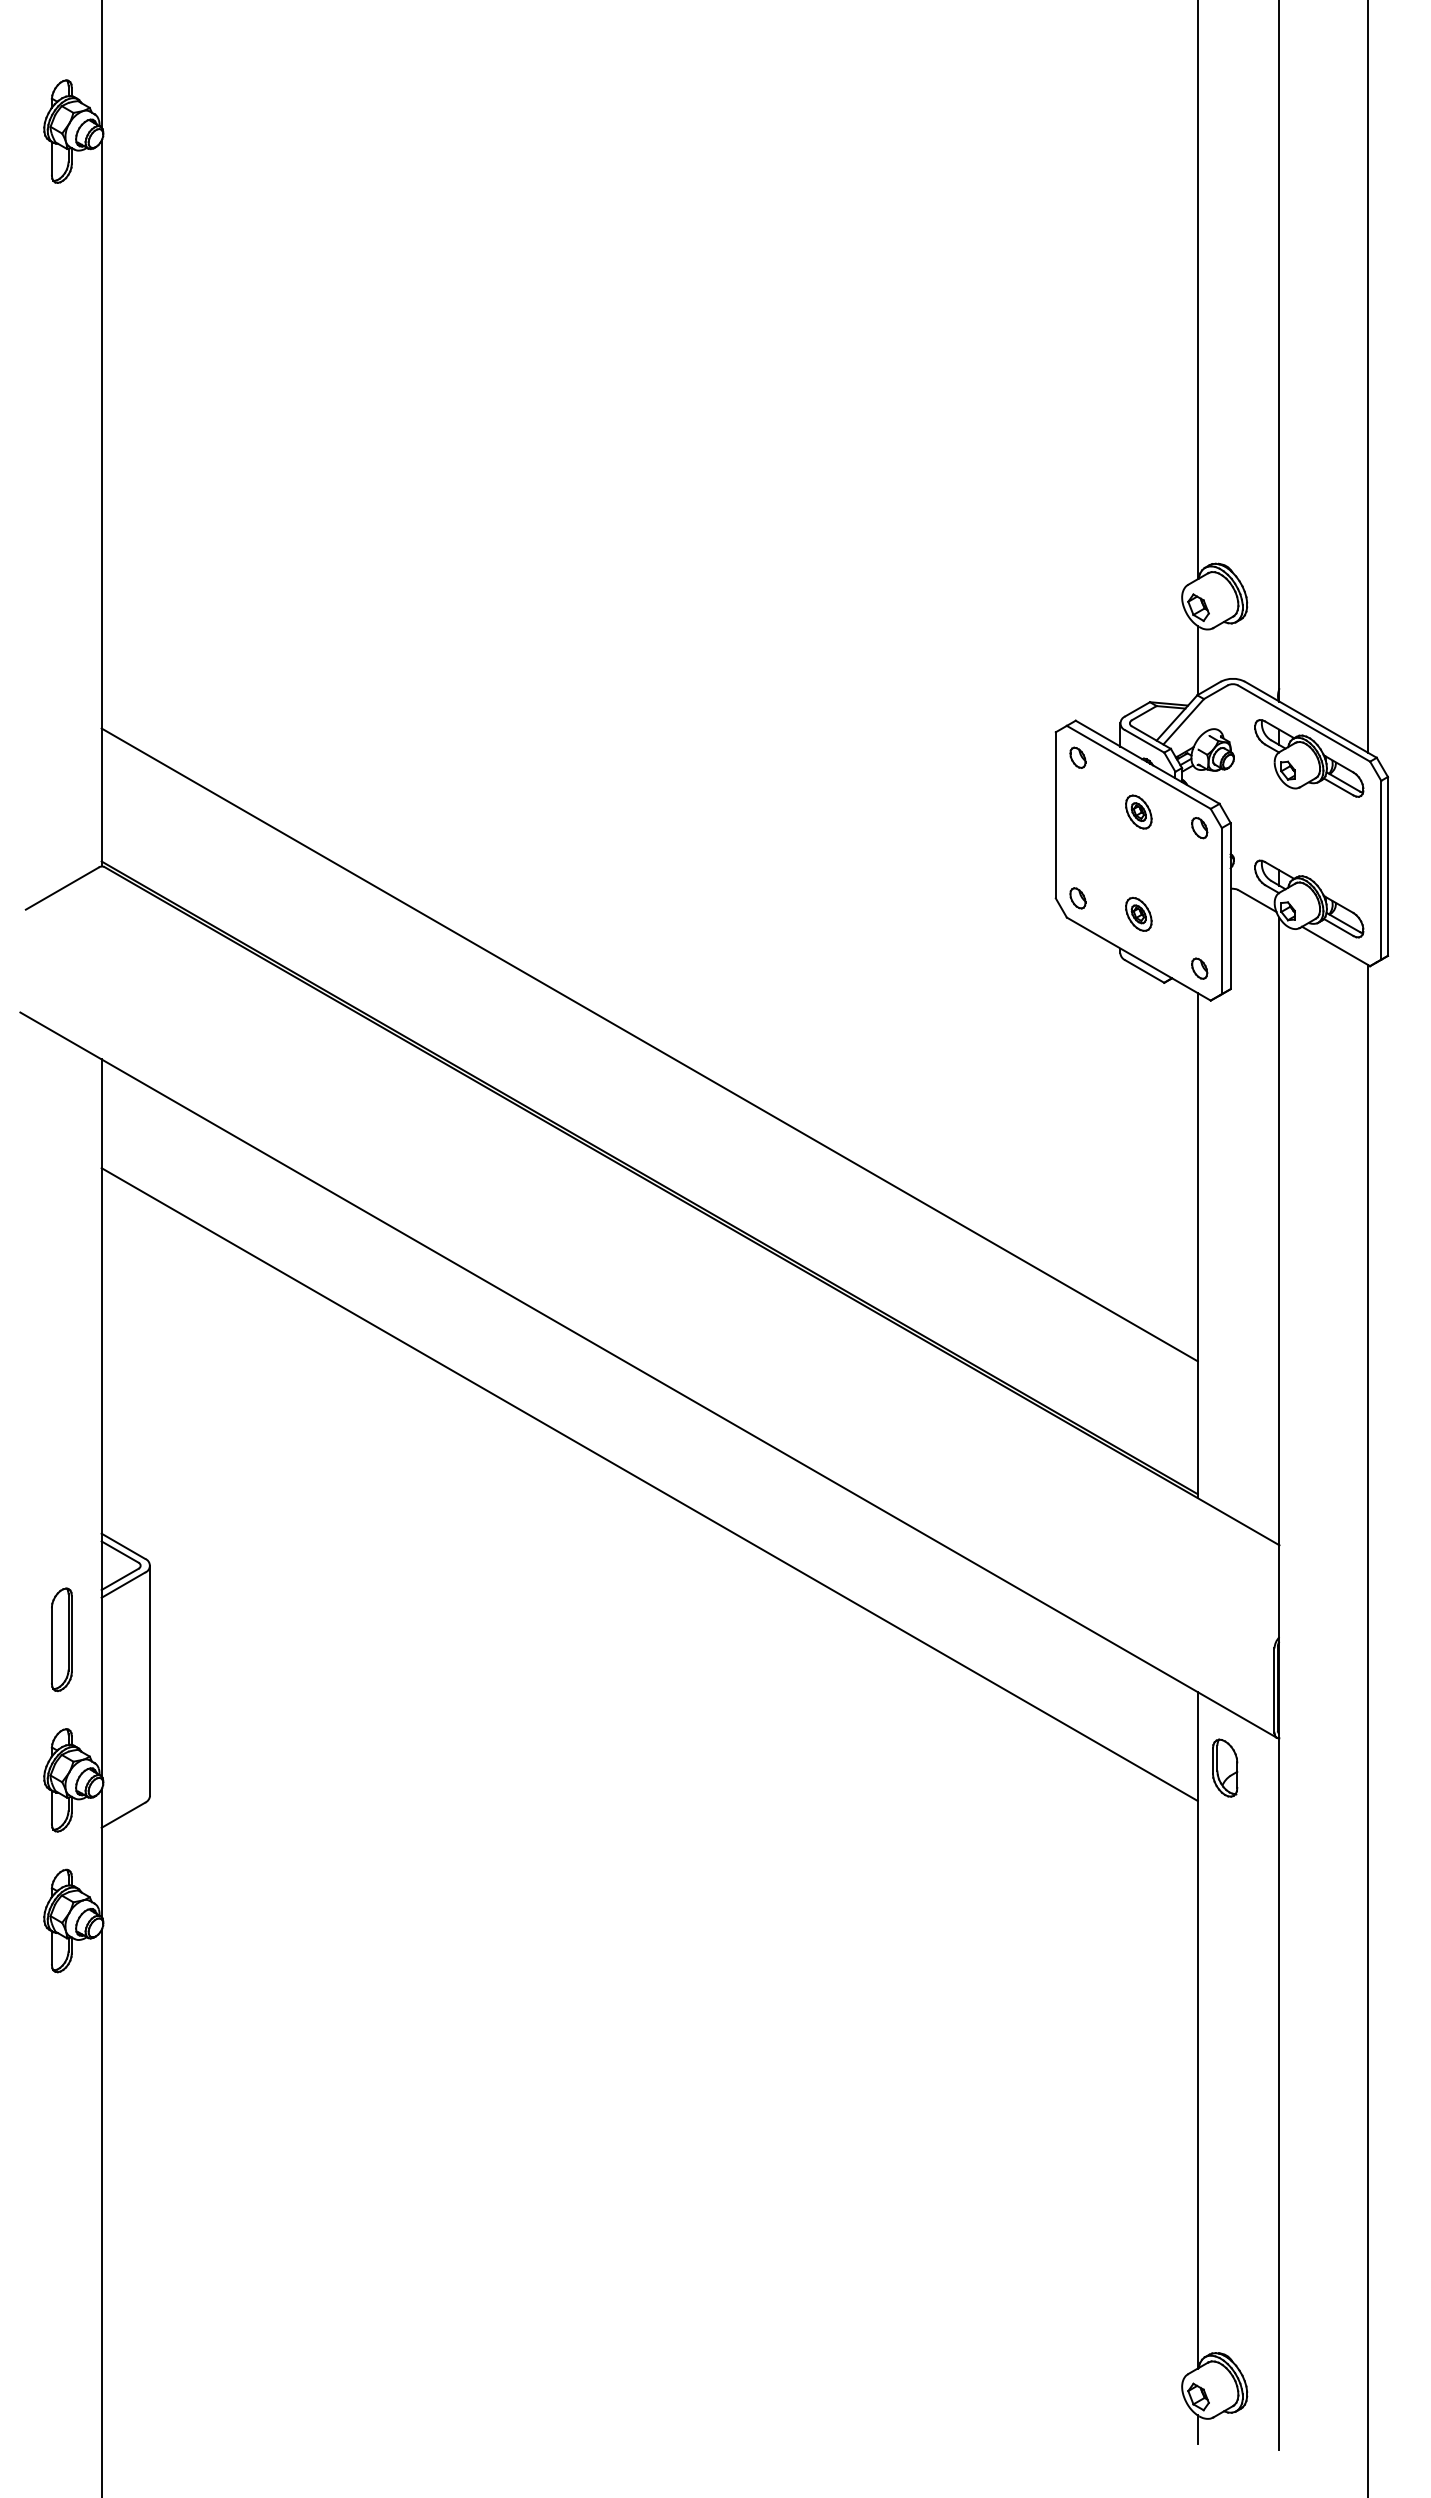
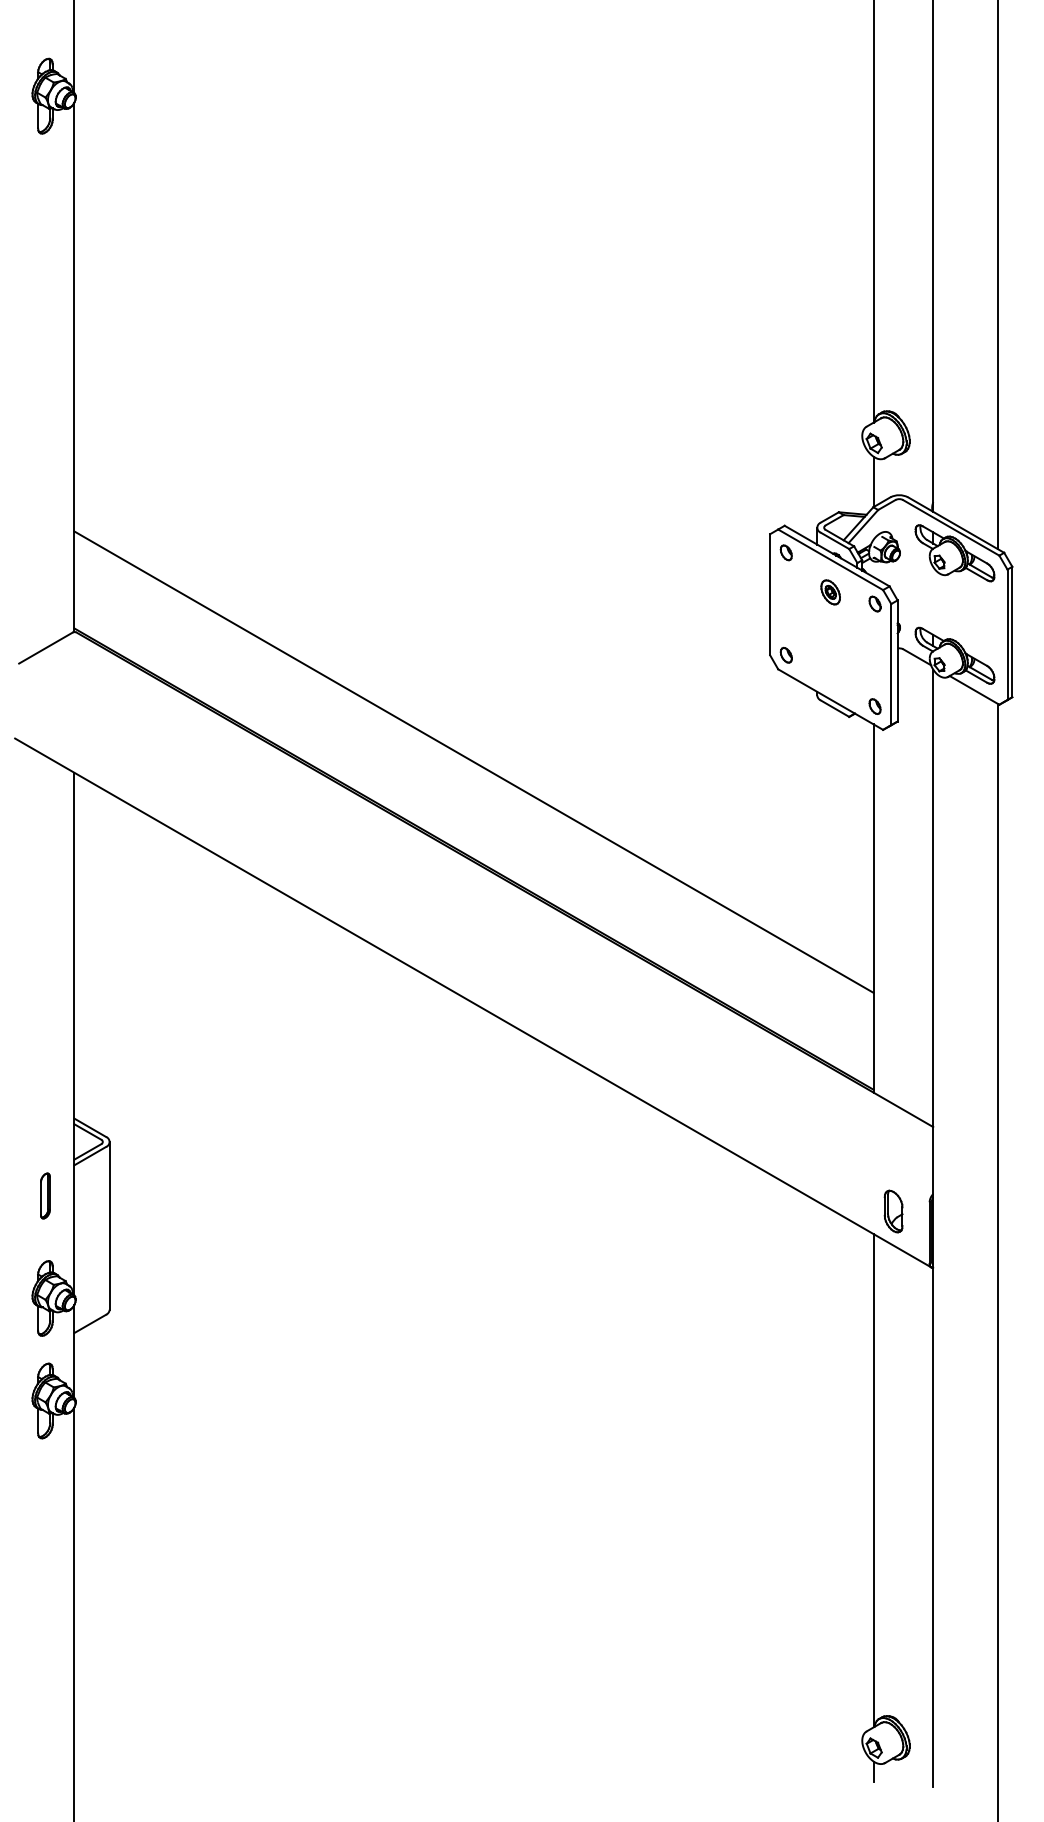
part: (1138, 914) -> (830, 667), removed
line: (649, 1484) -> (473, 1082), removed
part: (61, 1639) -> (45, 1195), size x0.6
part: (1225, 1767) -> (893, 1211), moved

